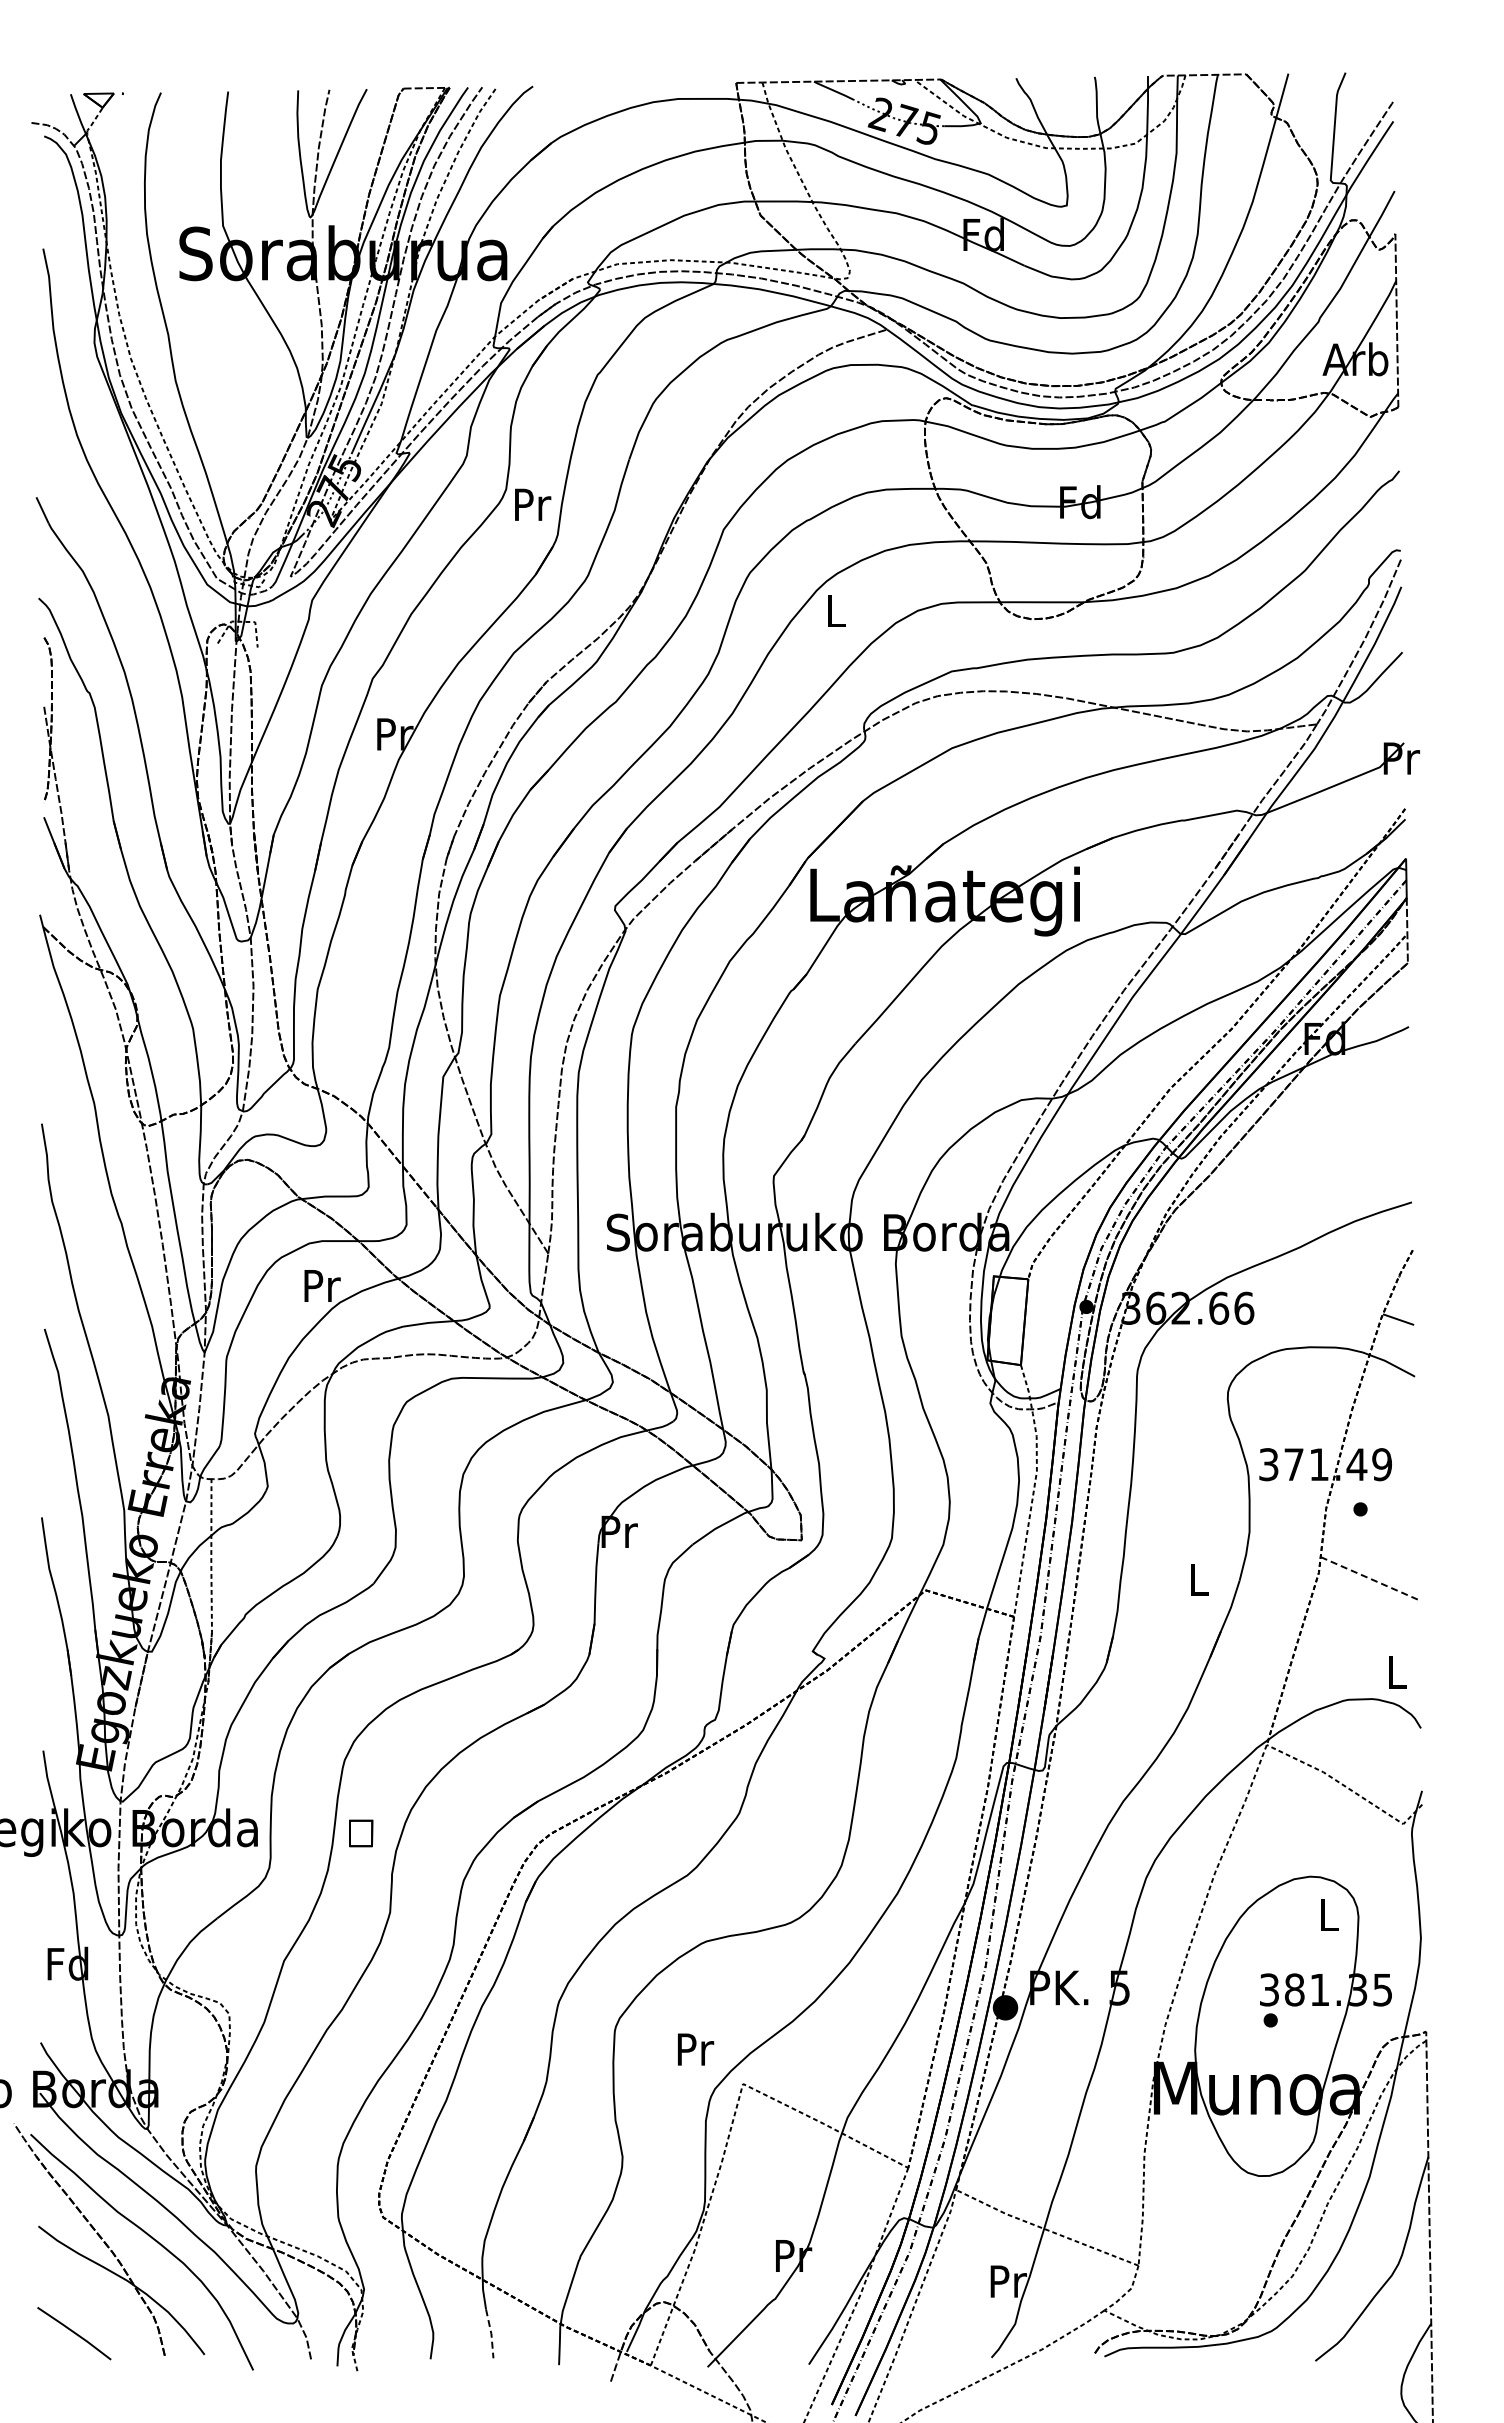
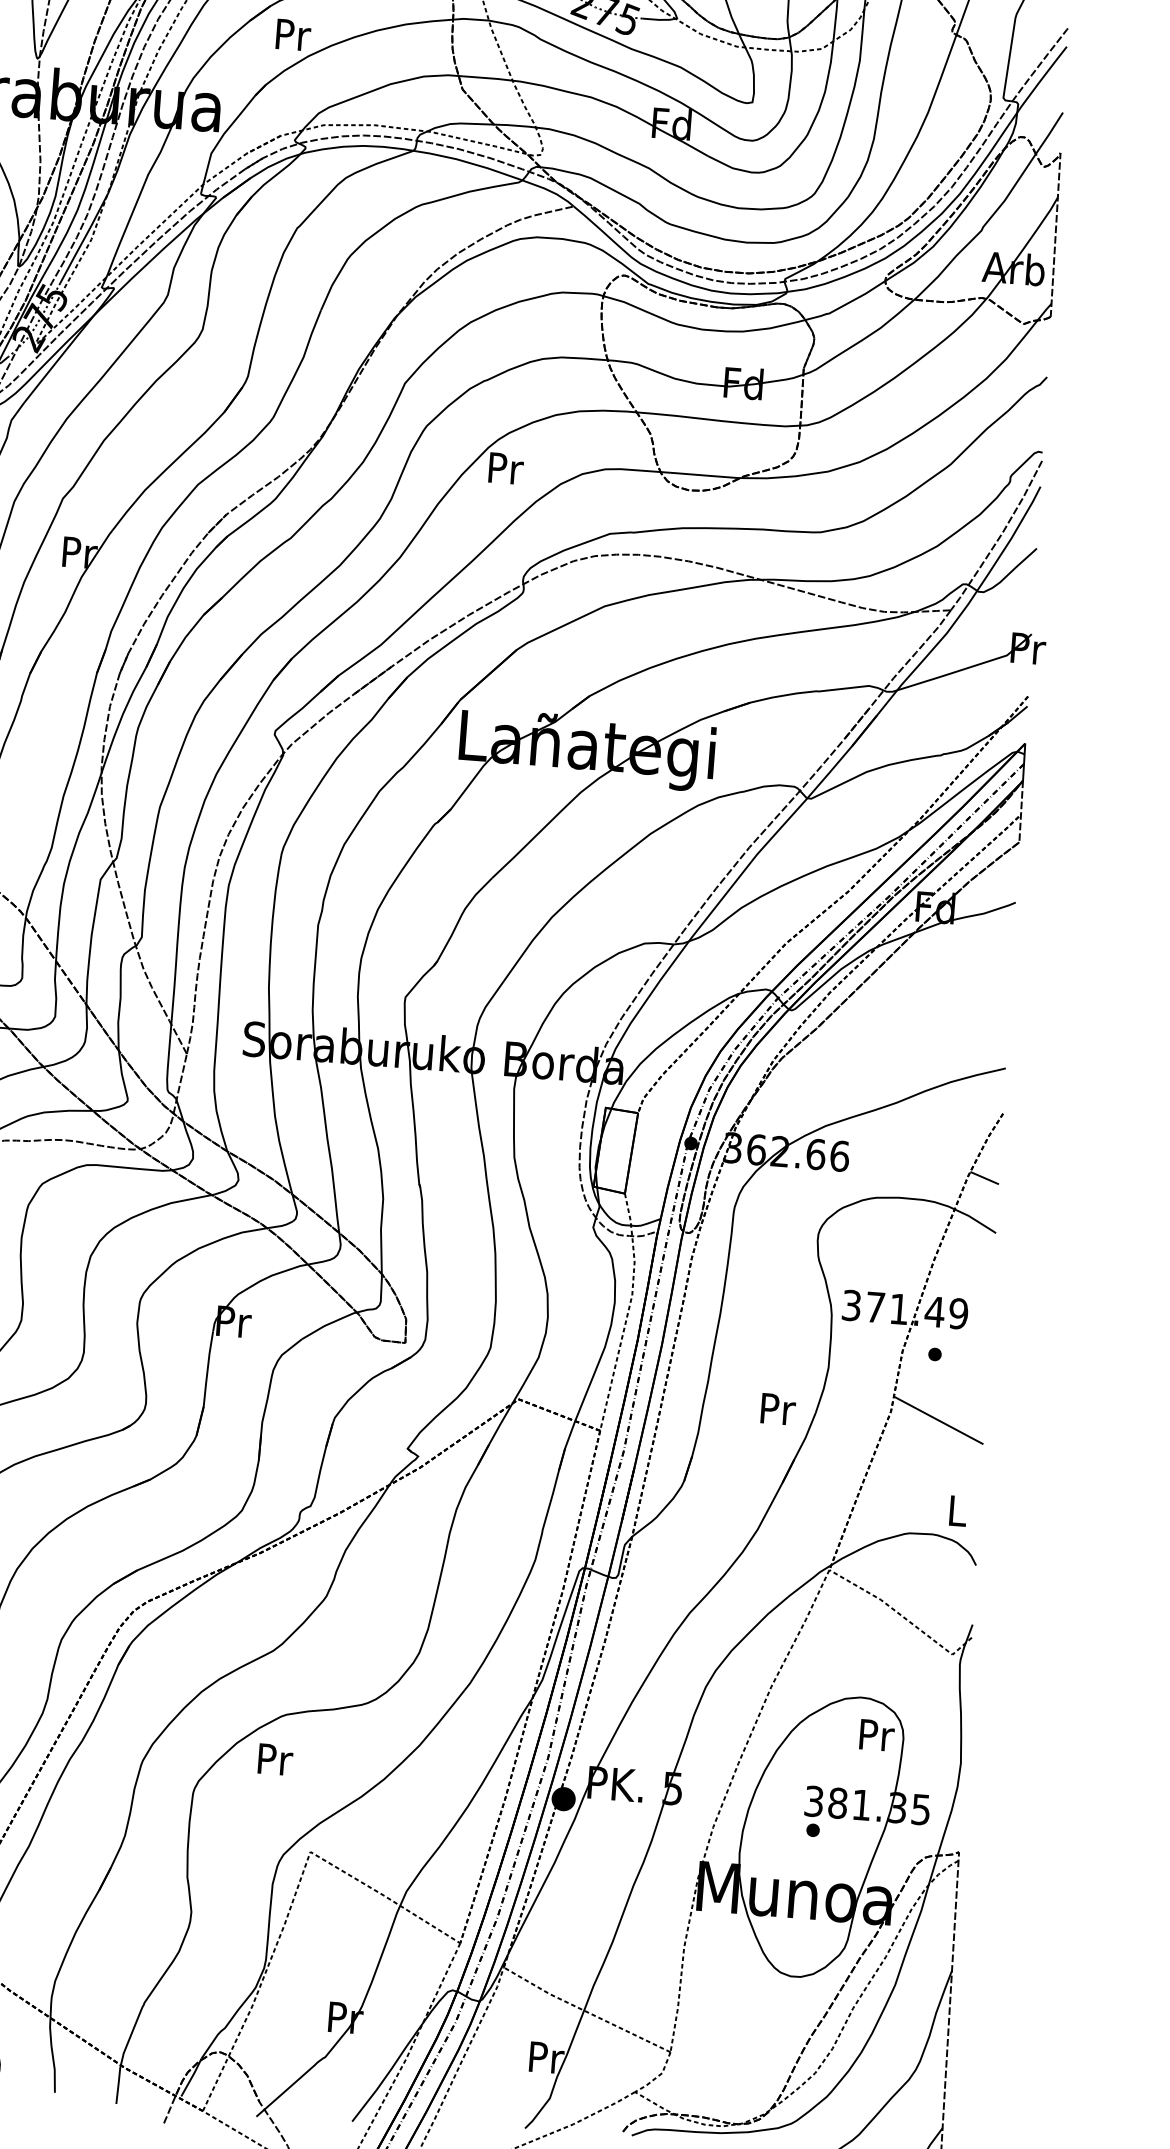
text: (533, 504) -> (294, 34), moved
text: (837, 611) -> (506, 468), L -> Pr
line: (1370, 1578) -> (939, 1420), dashed -> solid
text: (1200, 1579) -> (778, 1409), L -> Pr
text: (1330, 1915) -> (877, 1735), L -> Pr
text: (696, 2049) -> (276, 1759), moved
line: (491, 2333) -> (54, 2069), dashed -> solid

